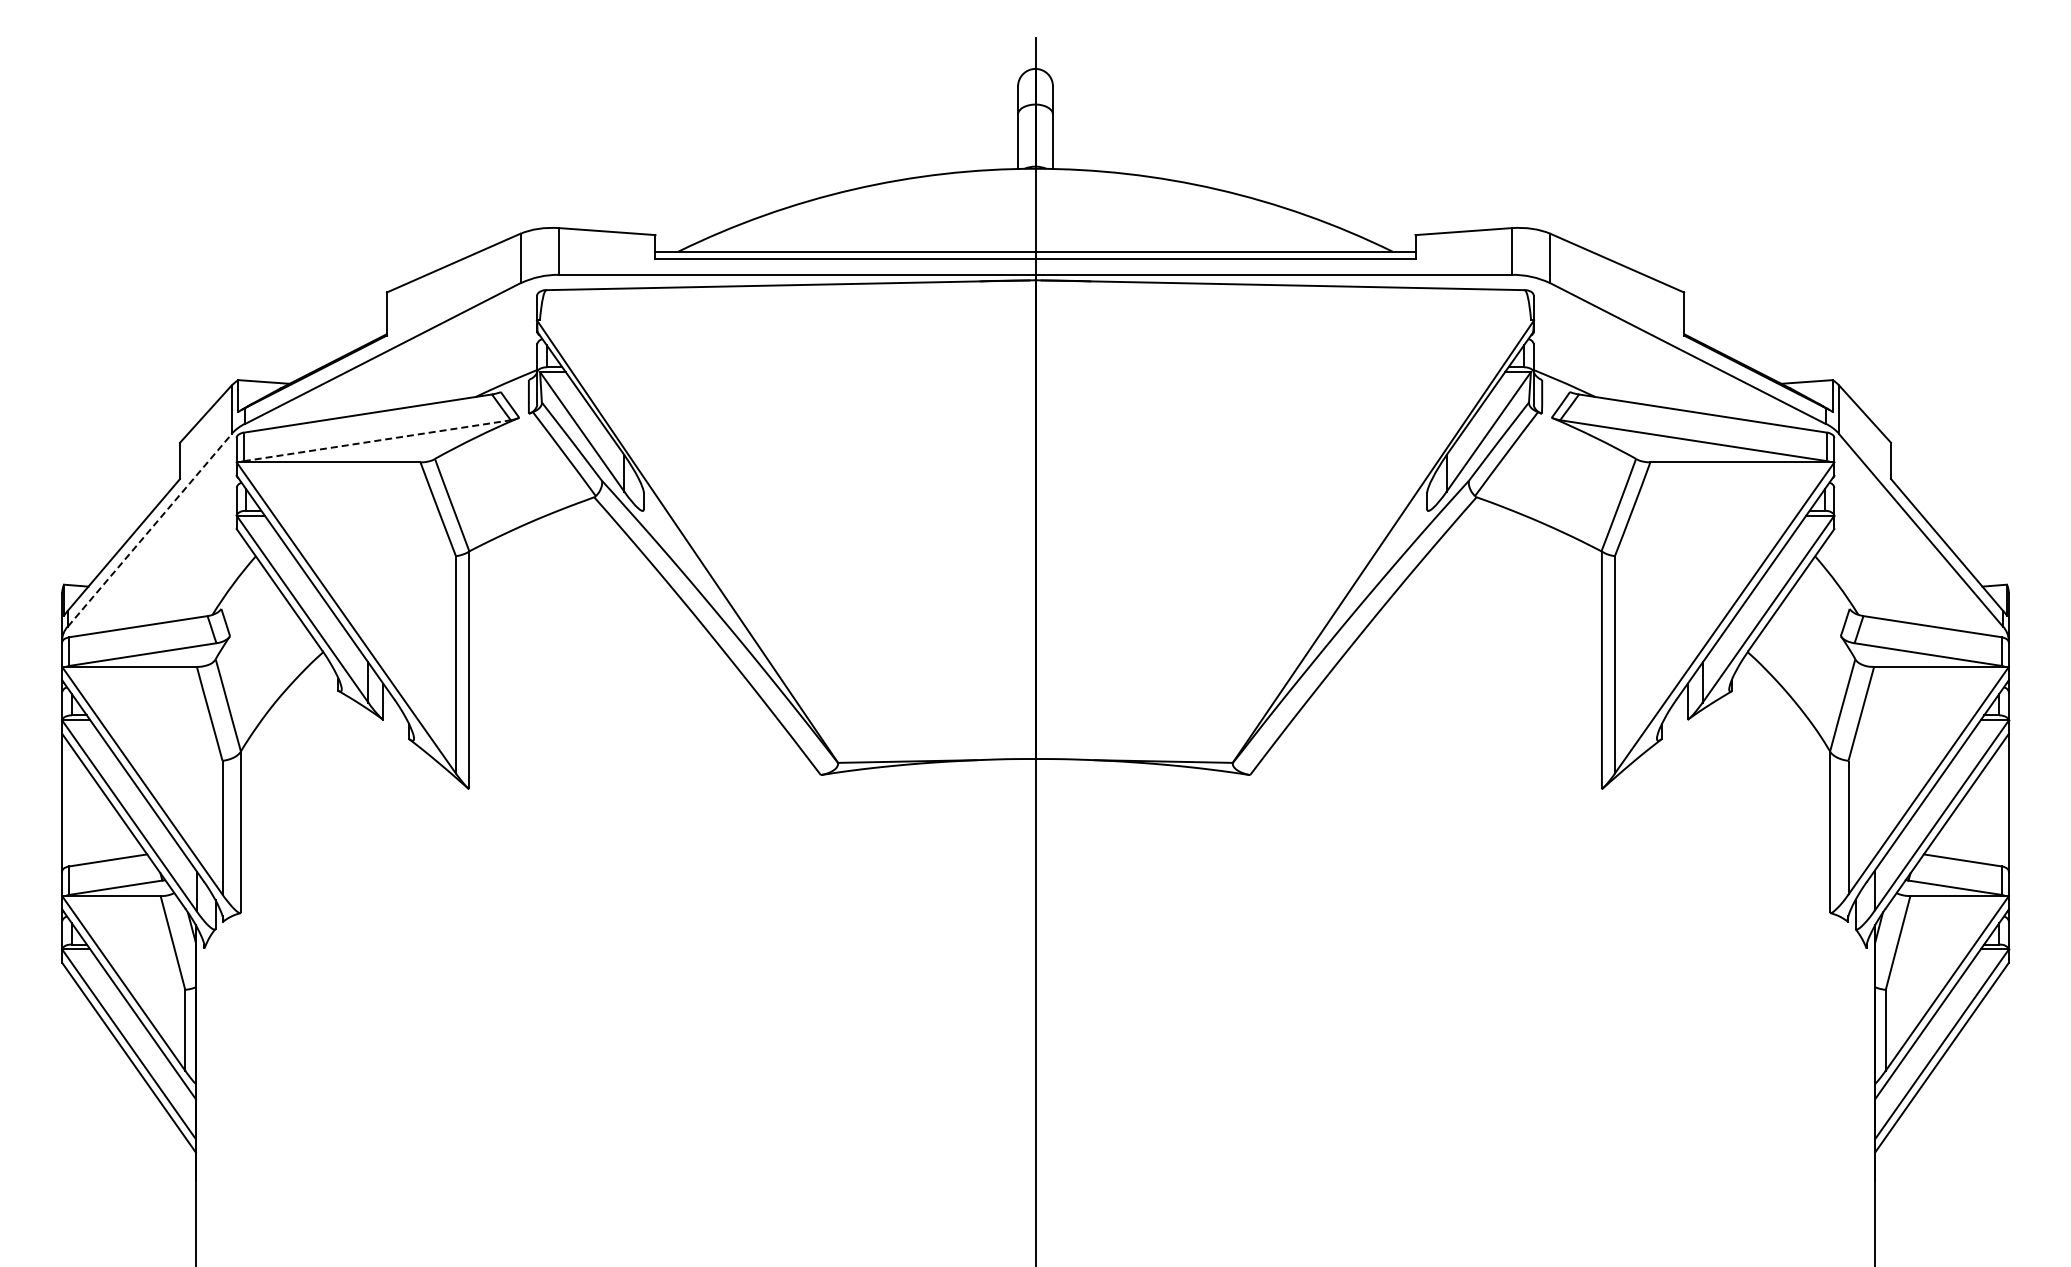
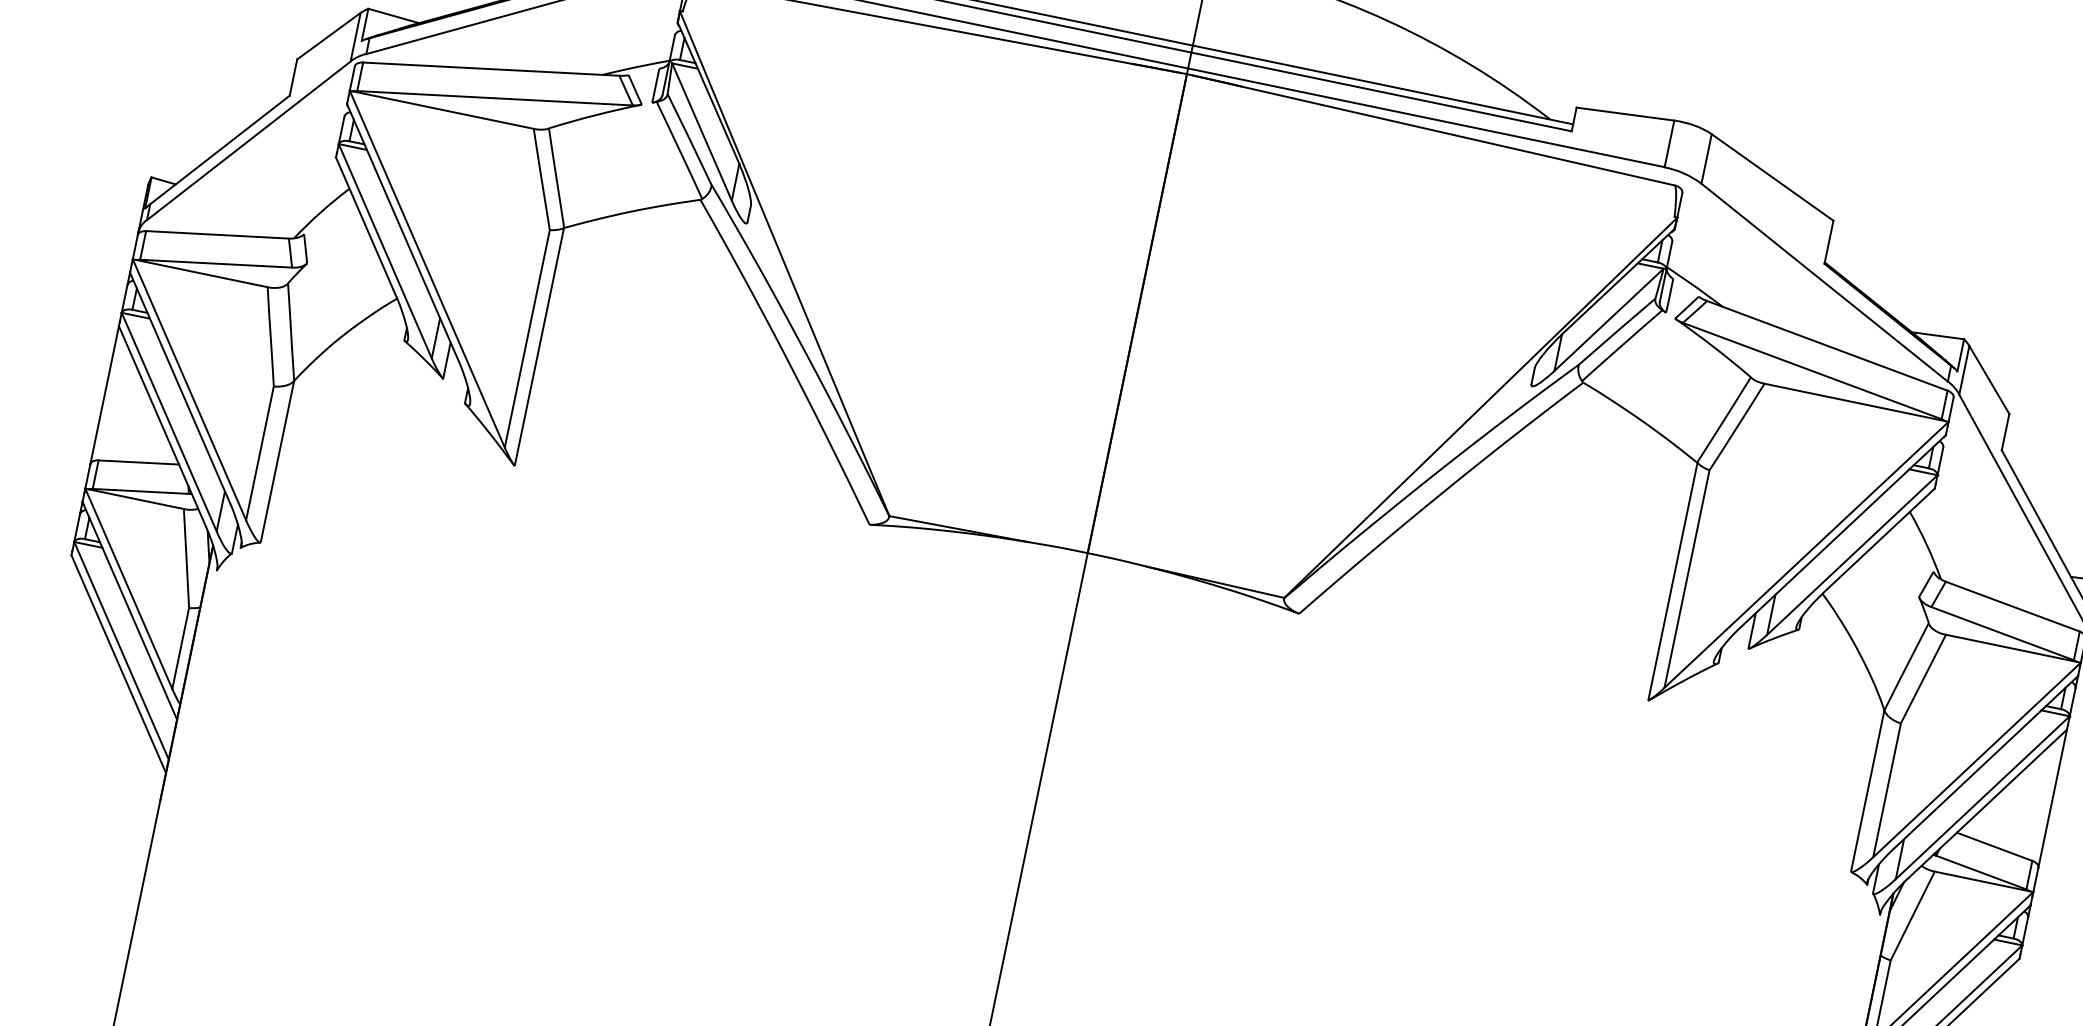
line: (377, 440) -> (495, 98), dashed -> solid
line: (150, 530) -> (249, 141), dashed -> solid

